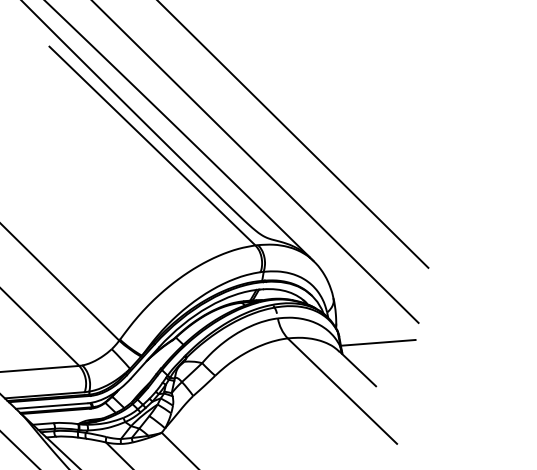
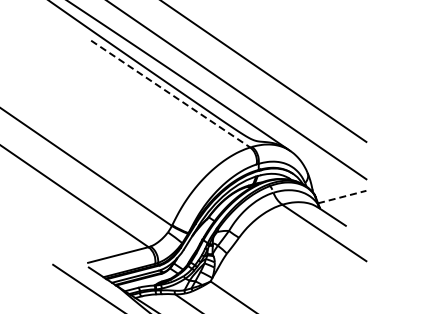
line: (153, 146) -> (171, 94), solid -> dashed
line: (378, 343) -> (342, 197), solid -> dashed

